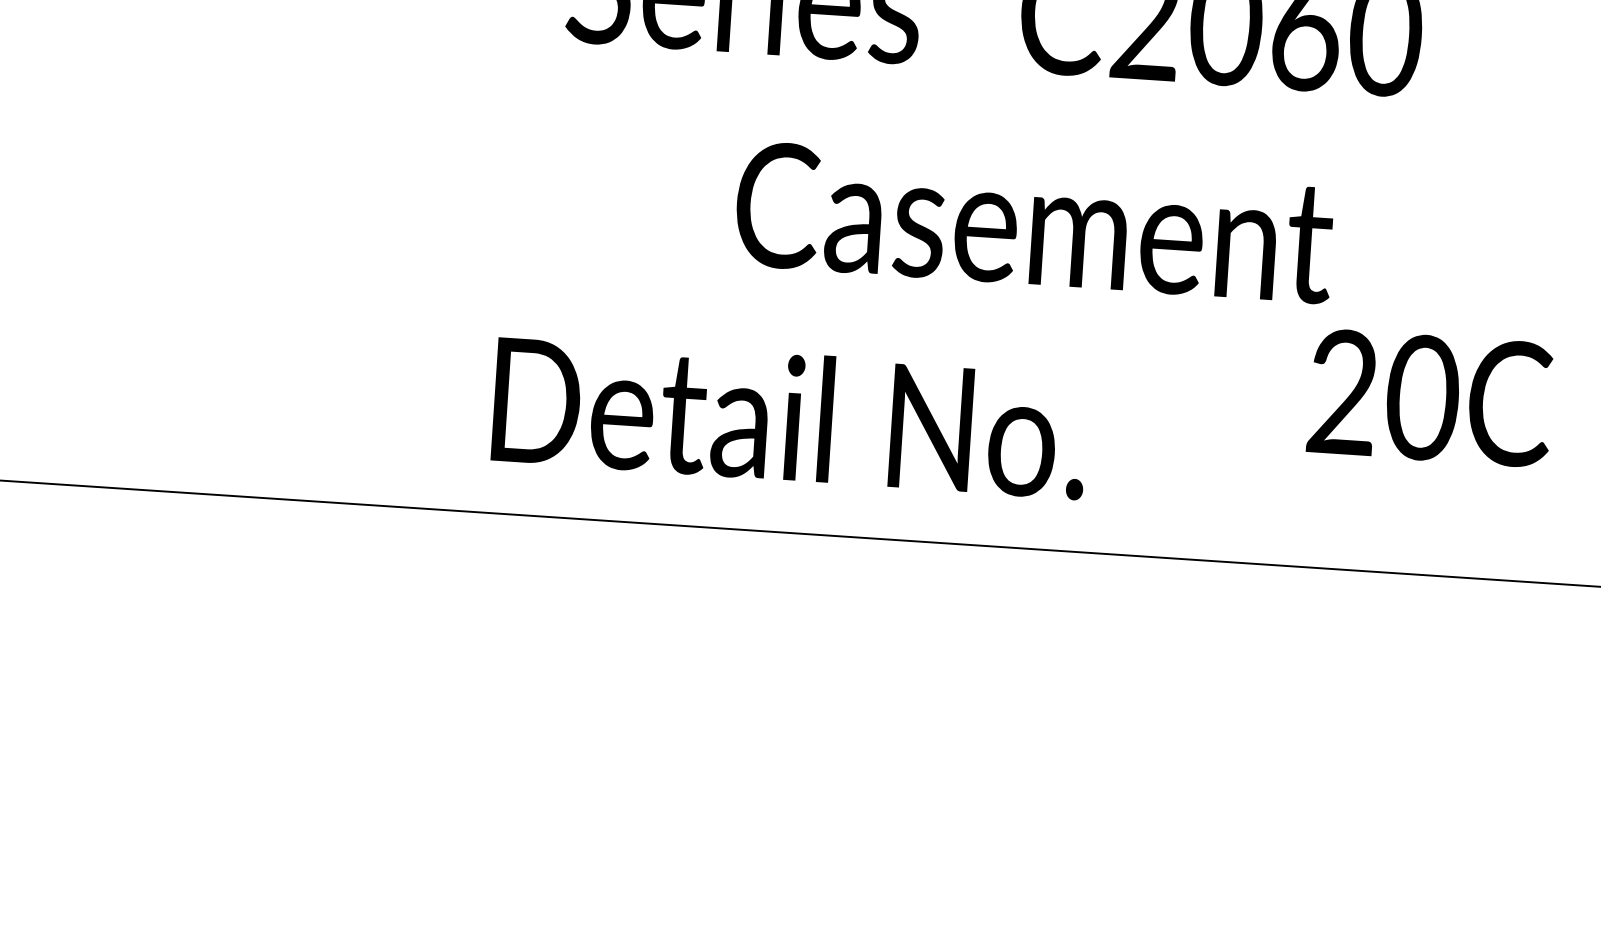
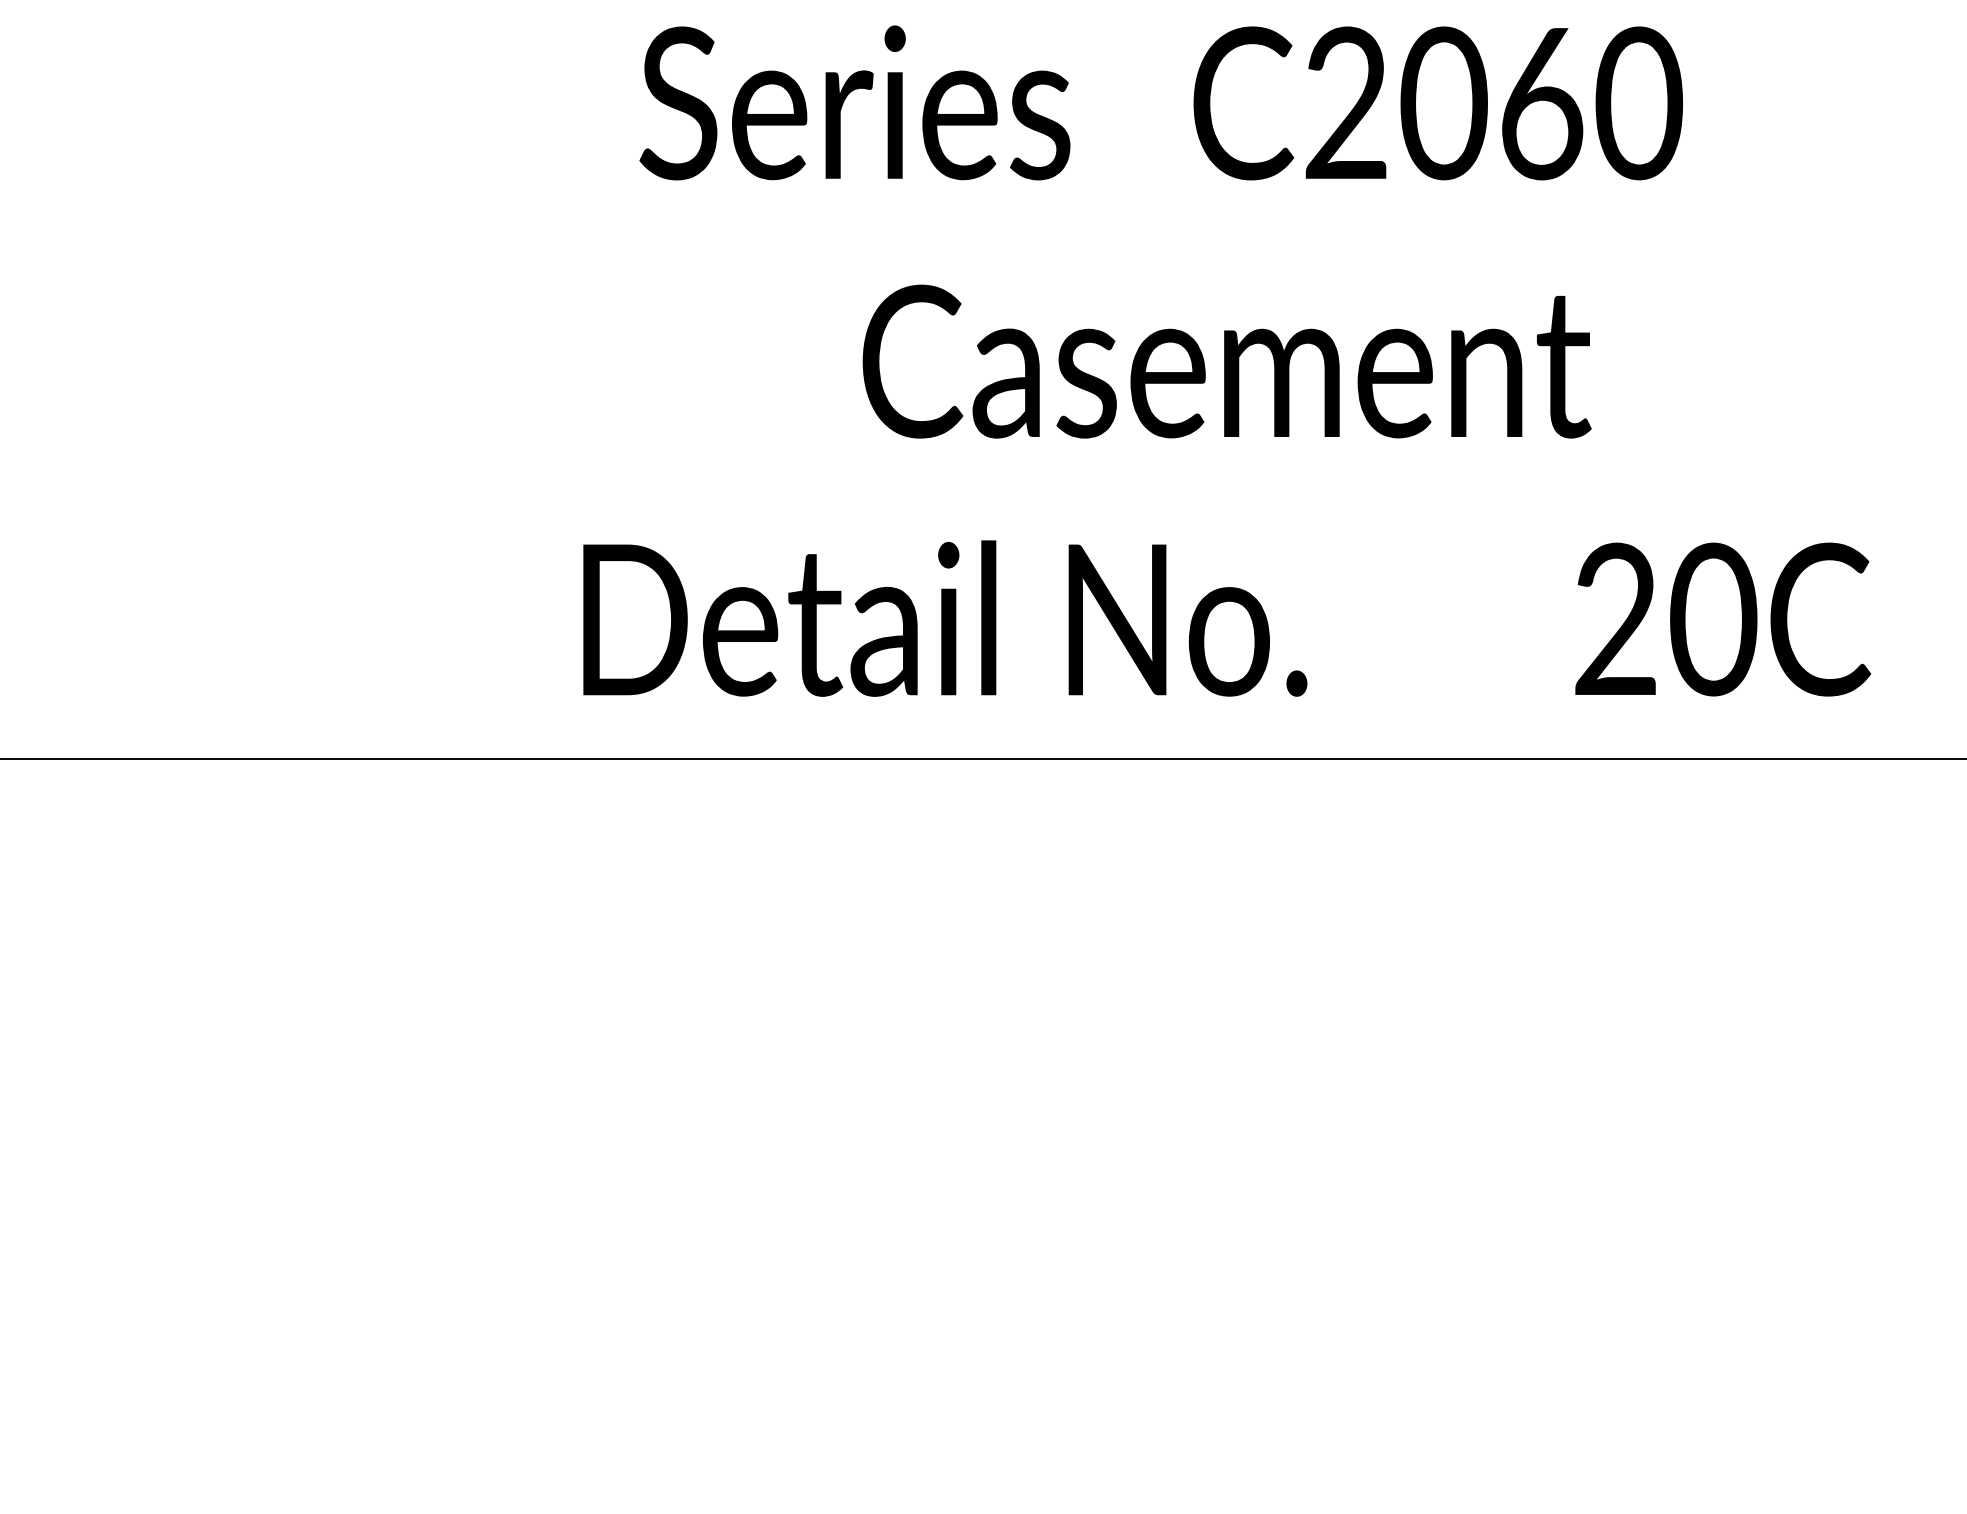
text: (1430, 398) -> (1723, 619), moved

